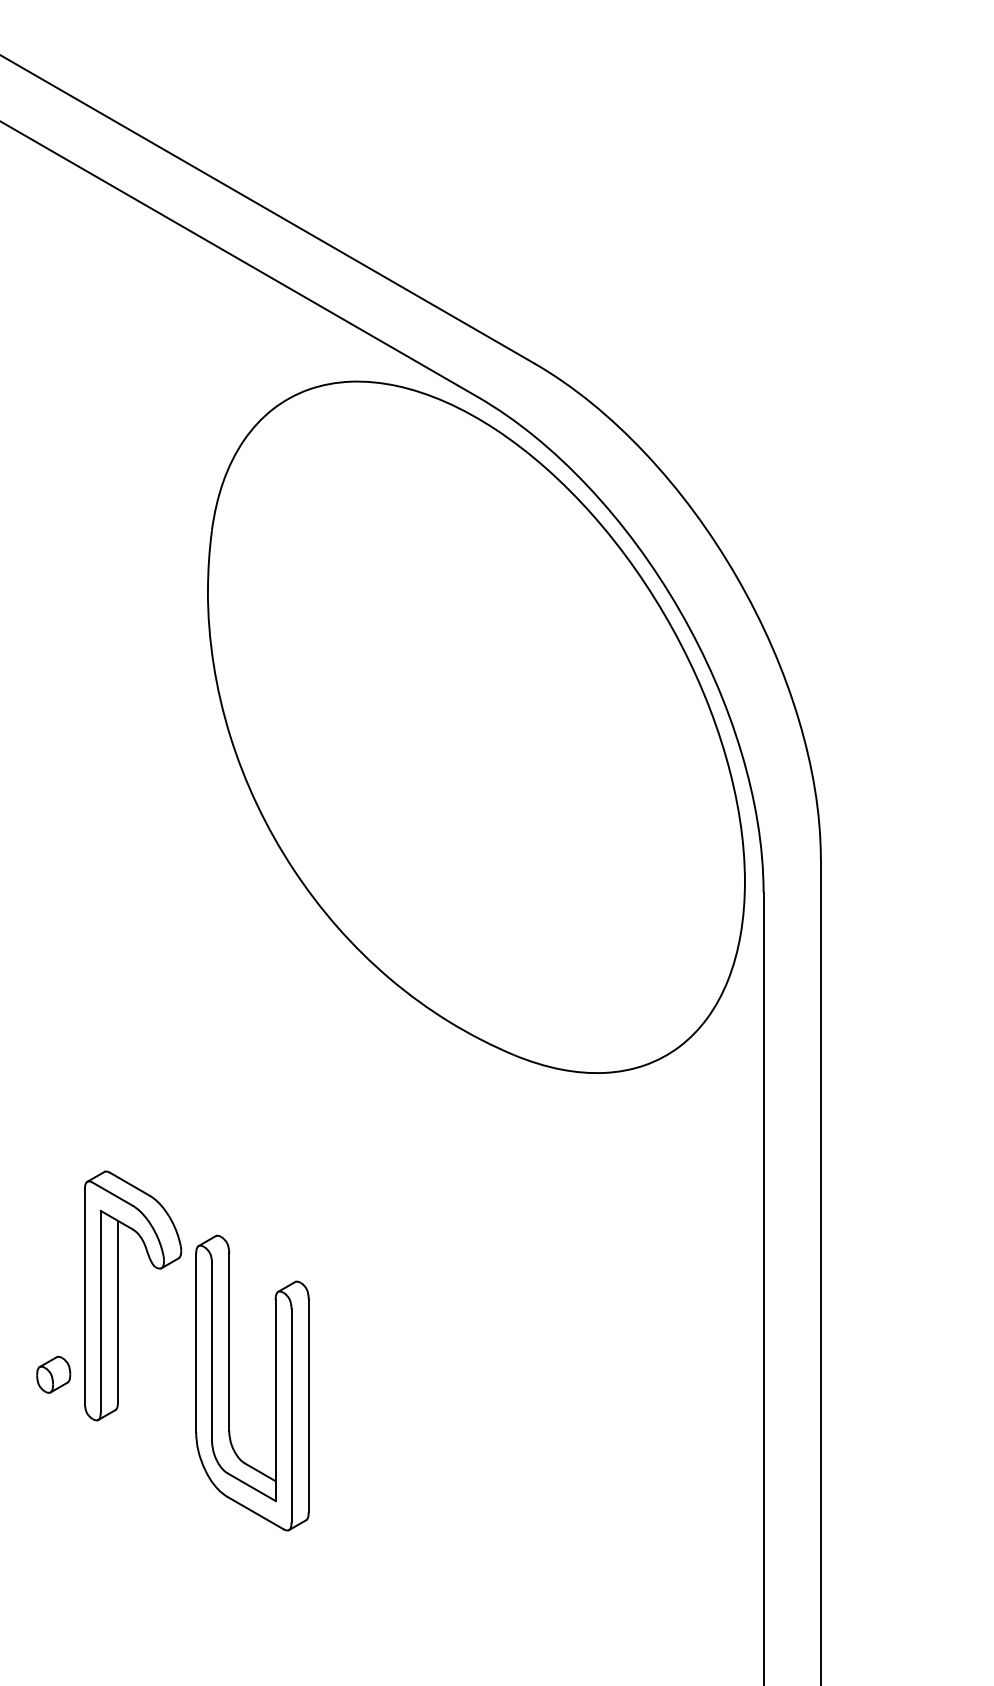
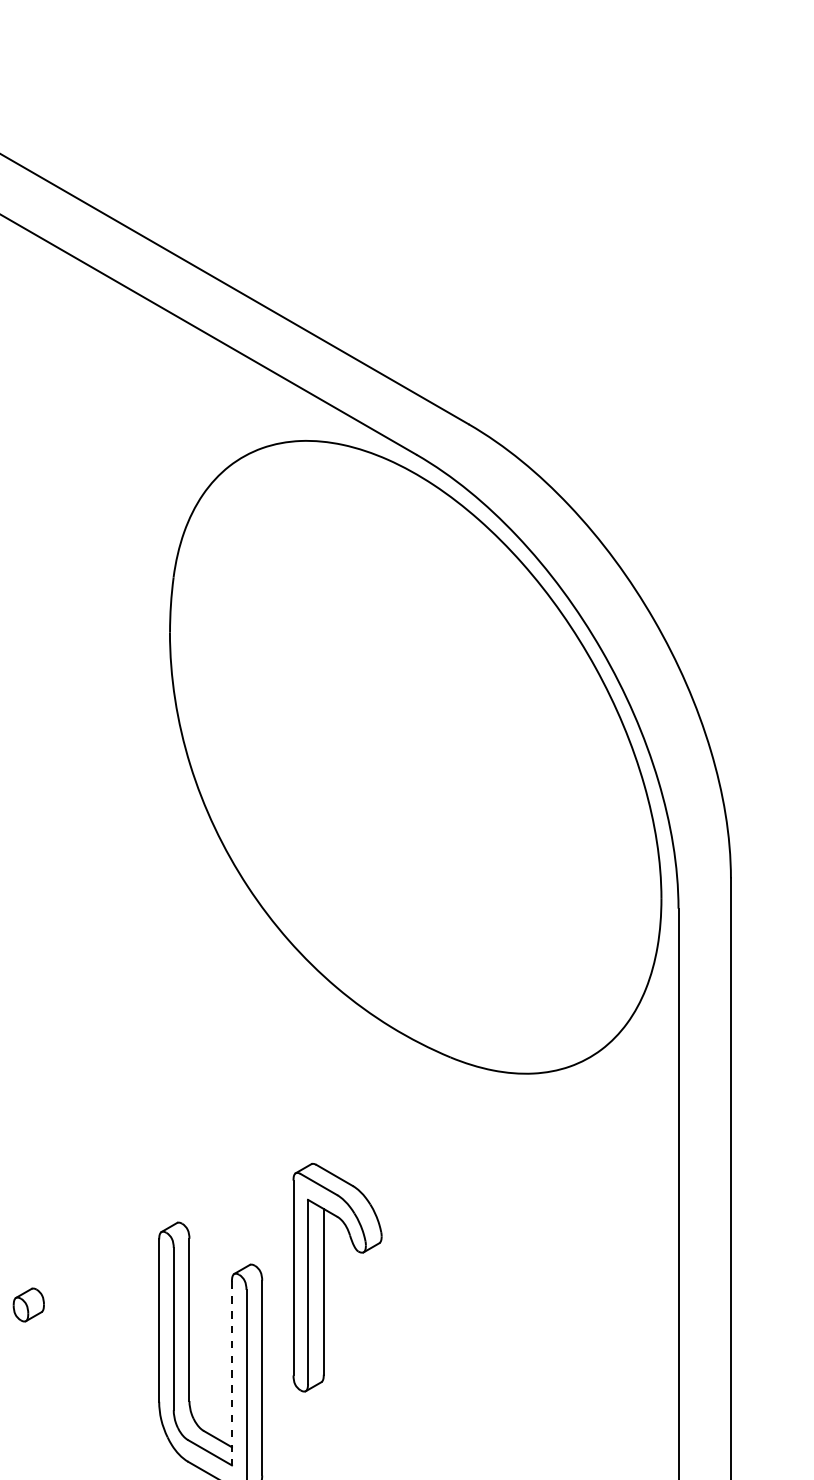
part: (118, 1295) -> (324, 1277), moved
part: (53, 1374) -> (28, 1304), moved
line: (275, 1400) -> (231, 1373), solid -> dashed

